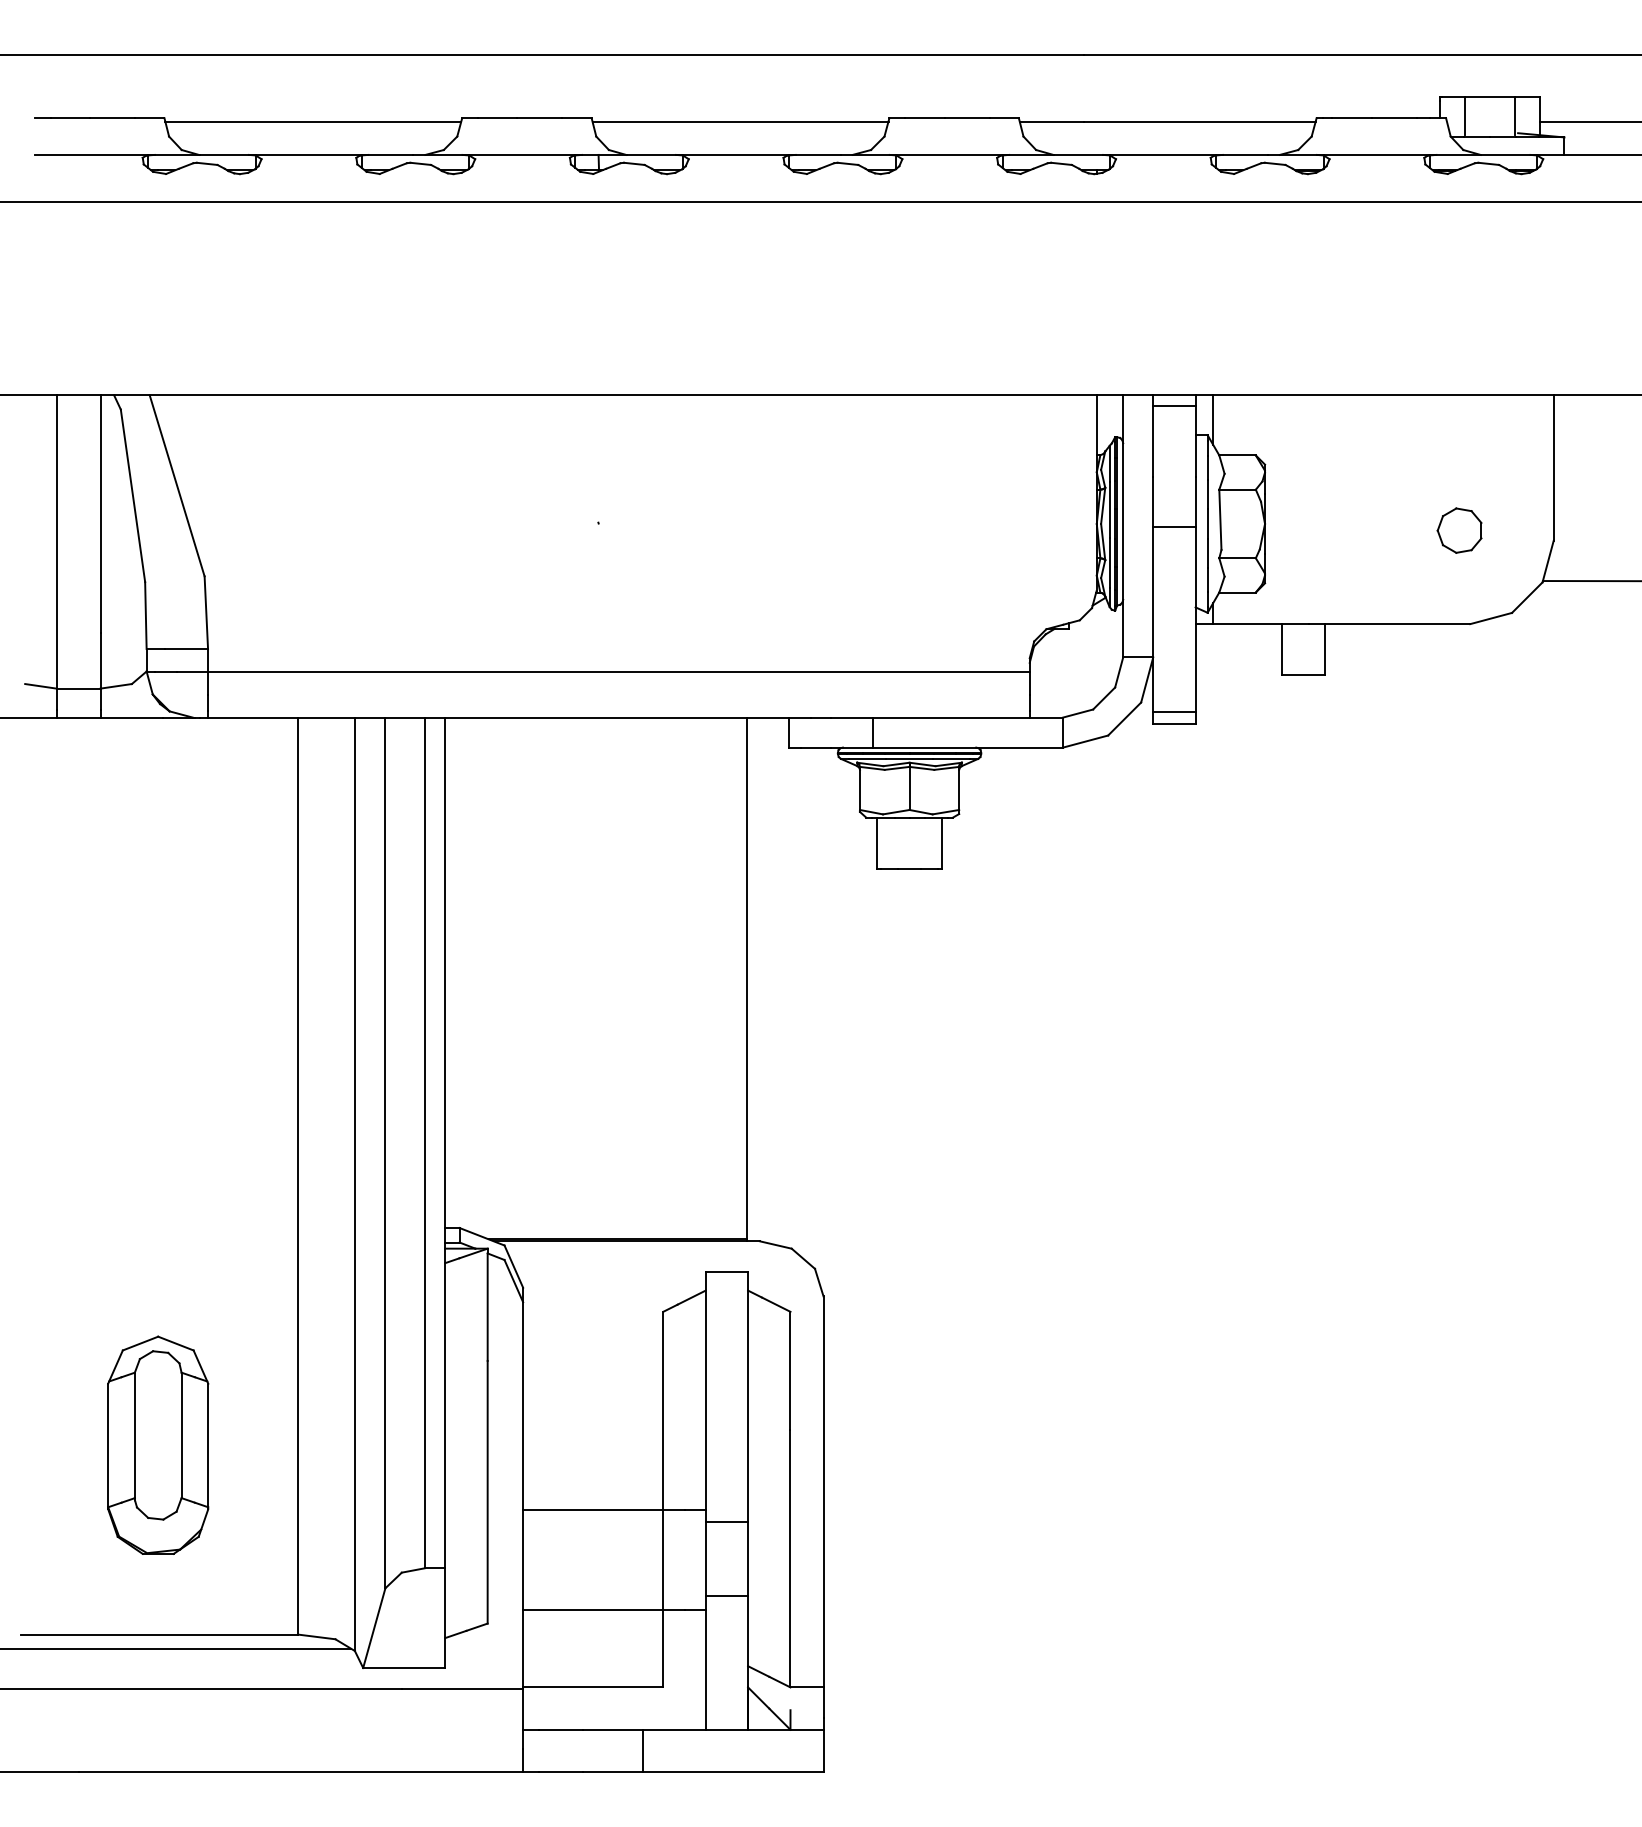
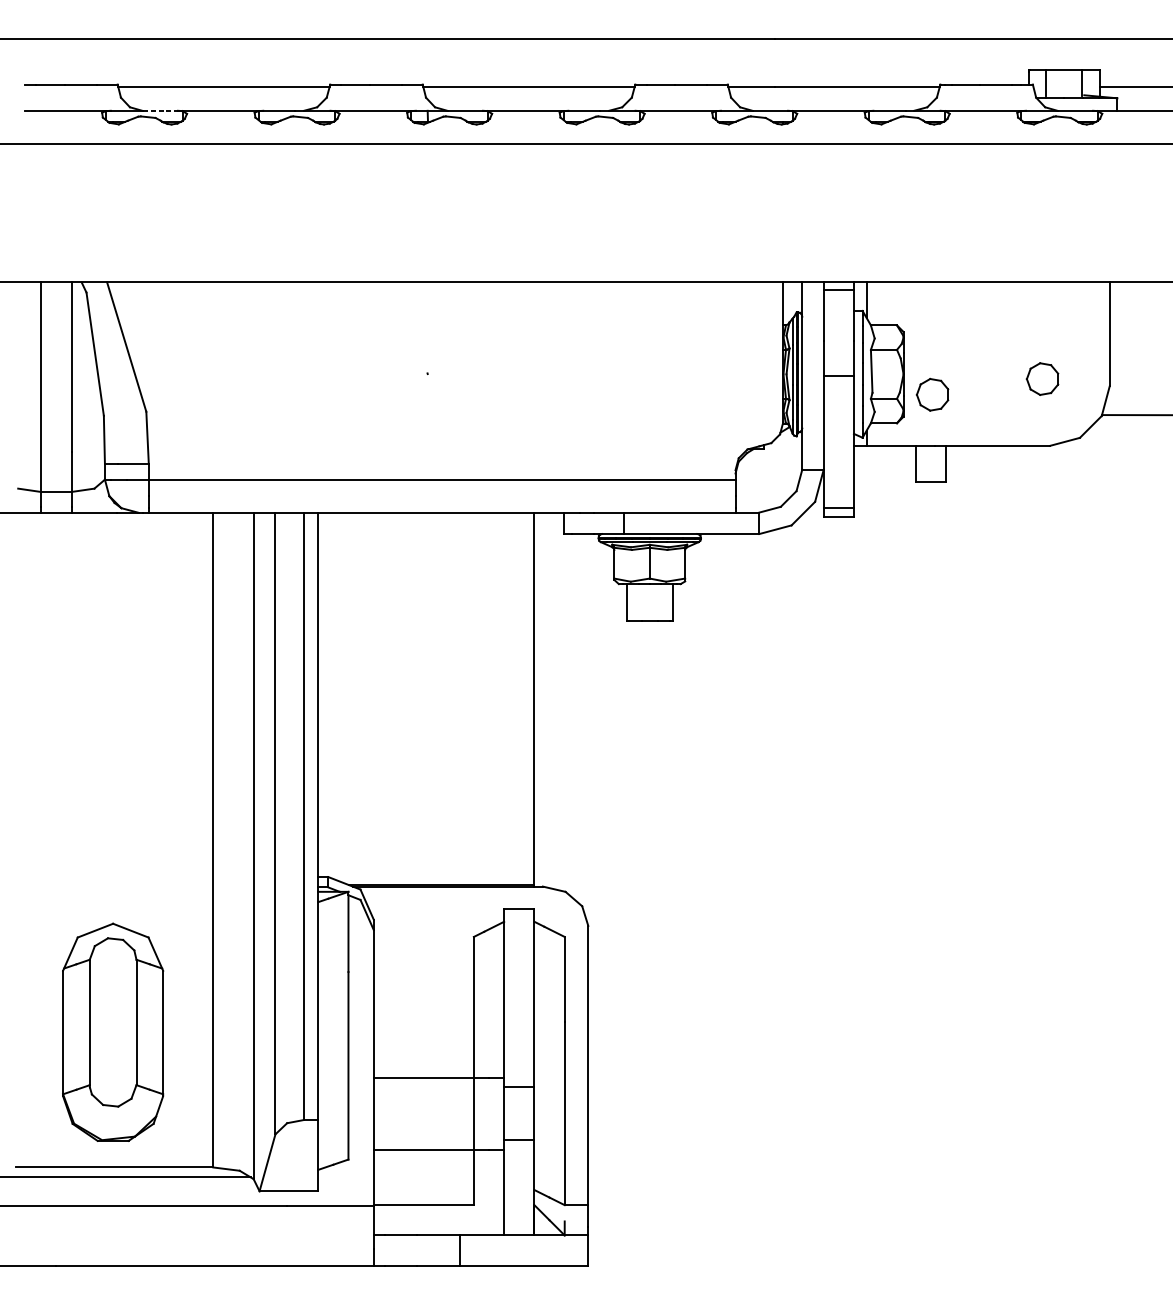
line: (224, 154) -> (160, 110), solid -> dashed
part: (1305, 552) -> (932, 394), added
part: (158, 1444) -> (113, 1031), size x1.4

